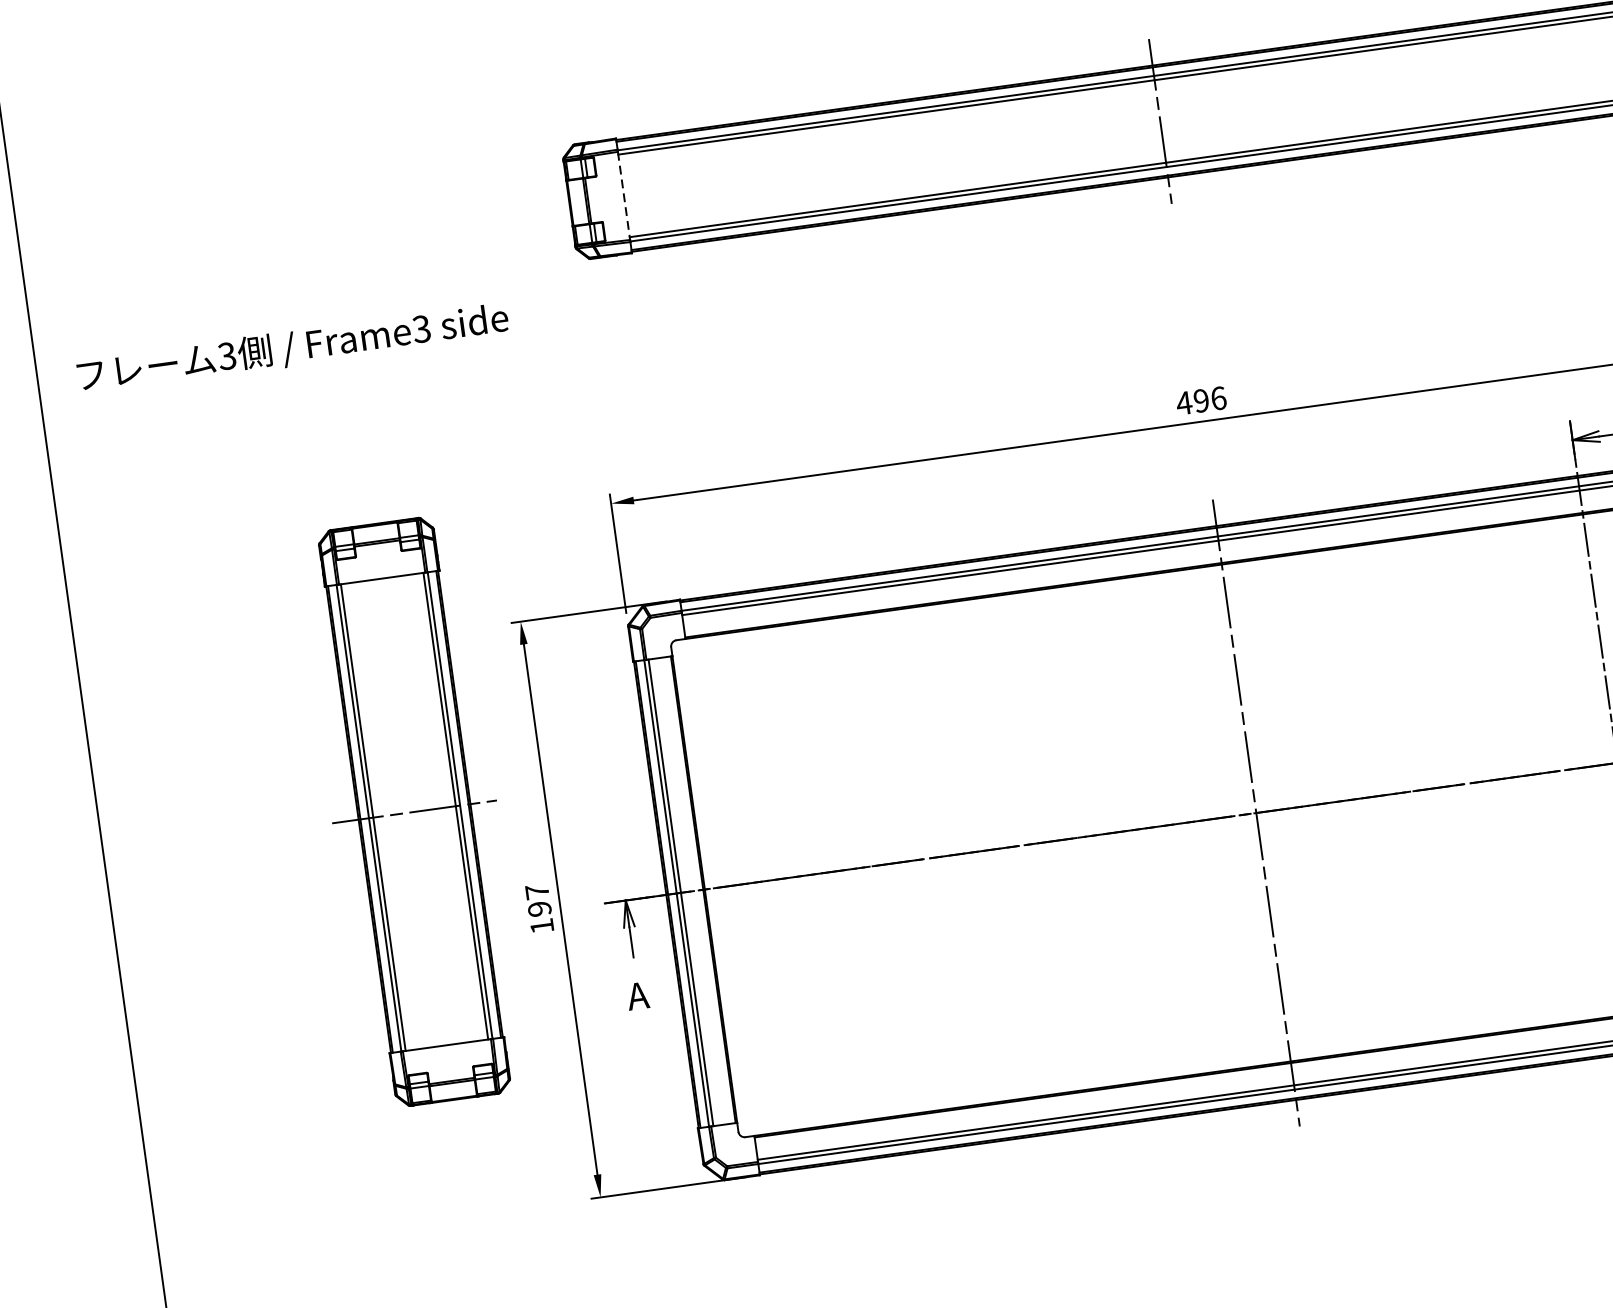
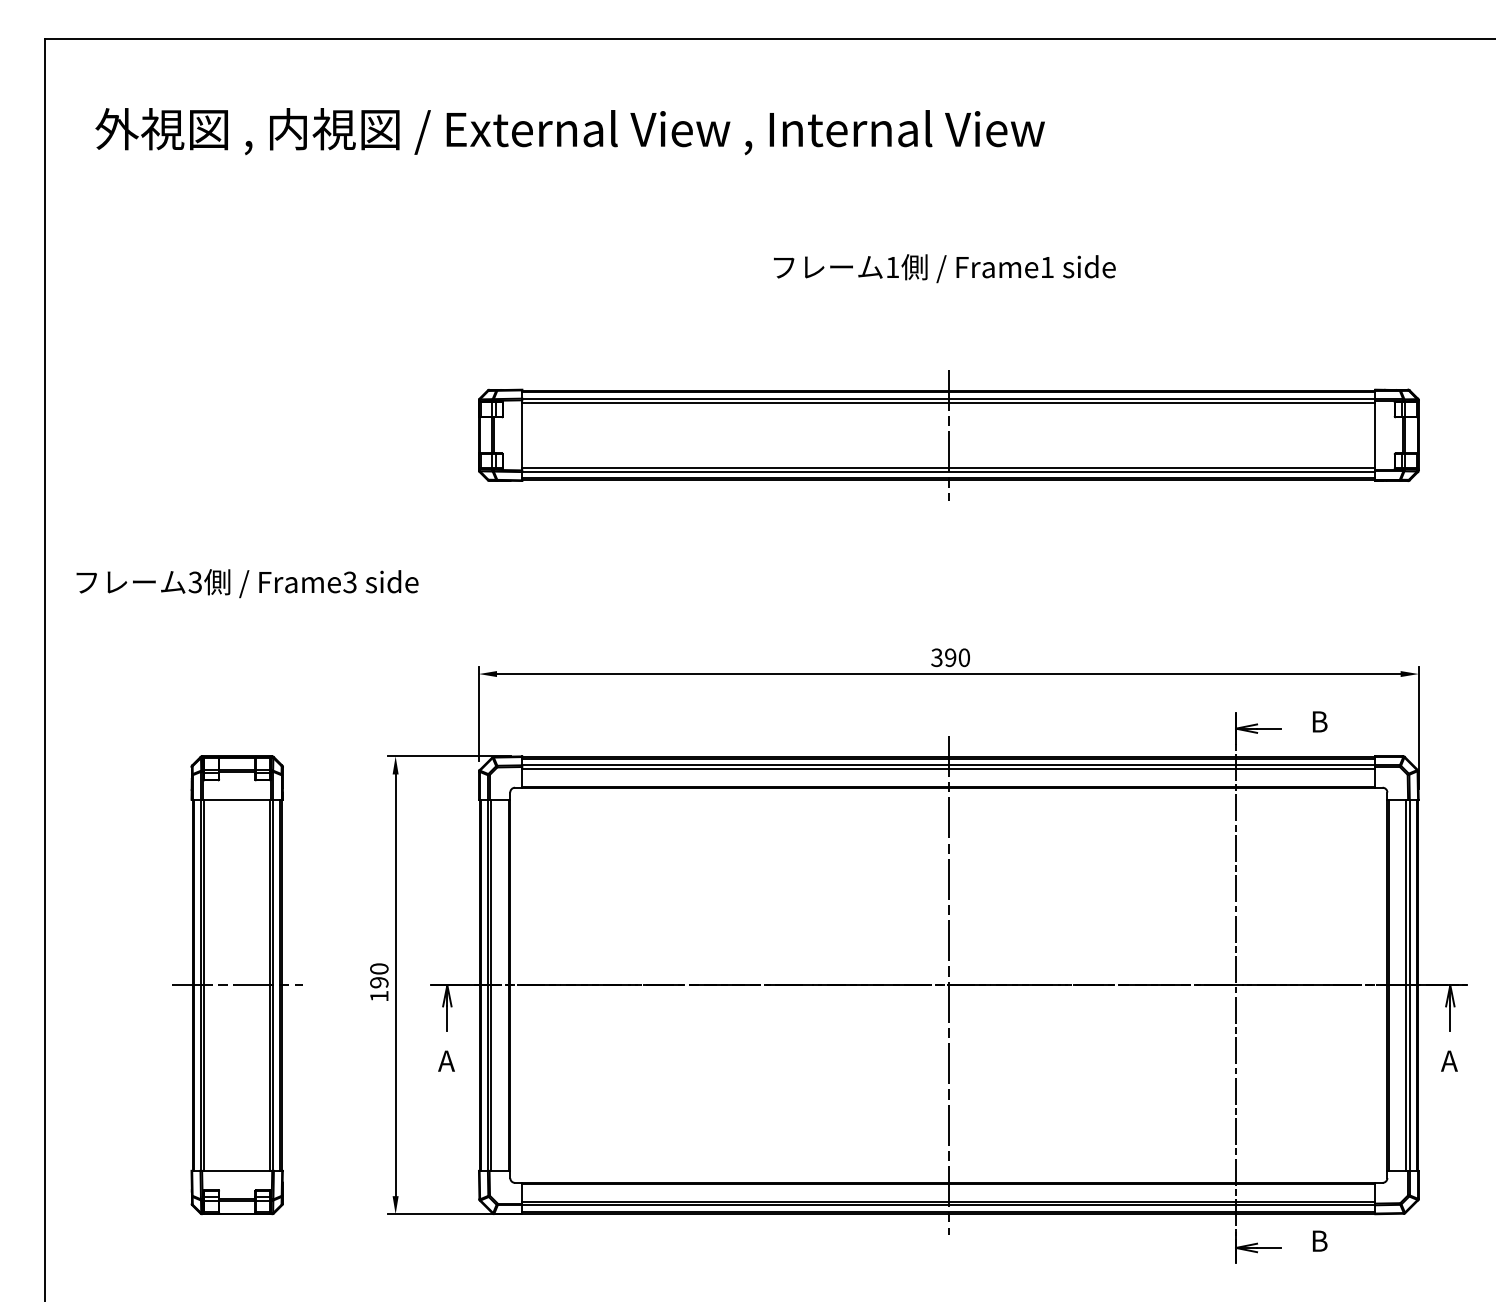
line: (624, 196) -> (522, 435), dashed -> solid
text: (292, 348) -> (247, 583), moved
text: (1201, 400) -> (950, 657), 496 -> 390
part: (414, 812) -> (237, 985), moved
text: (537, 891) -> (379, 968), 197 -> 190

